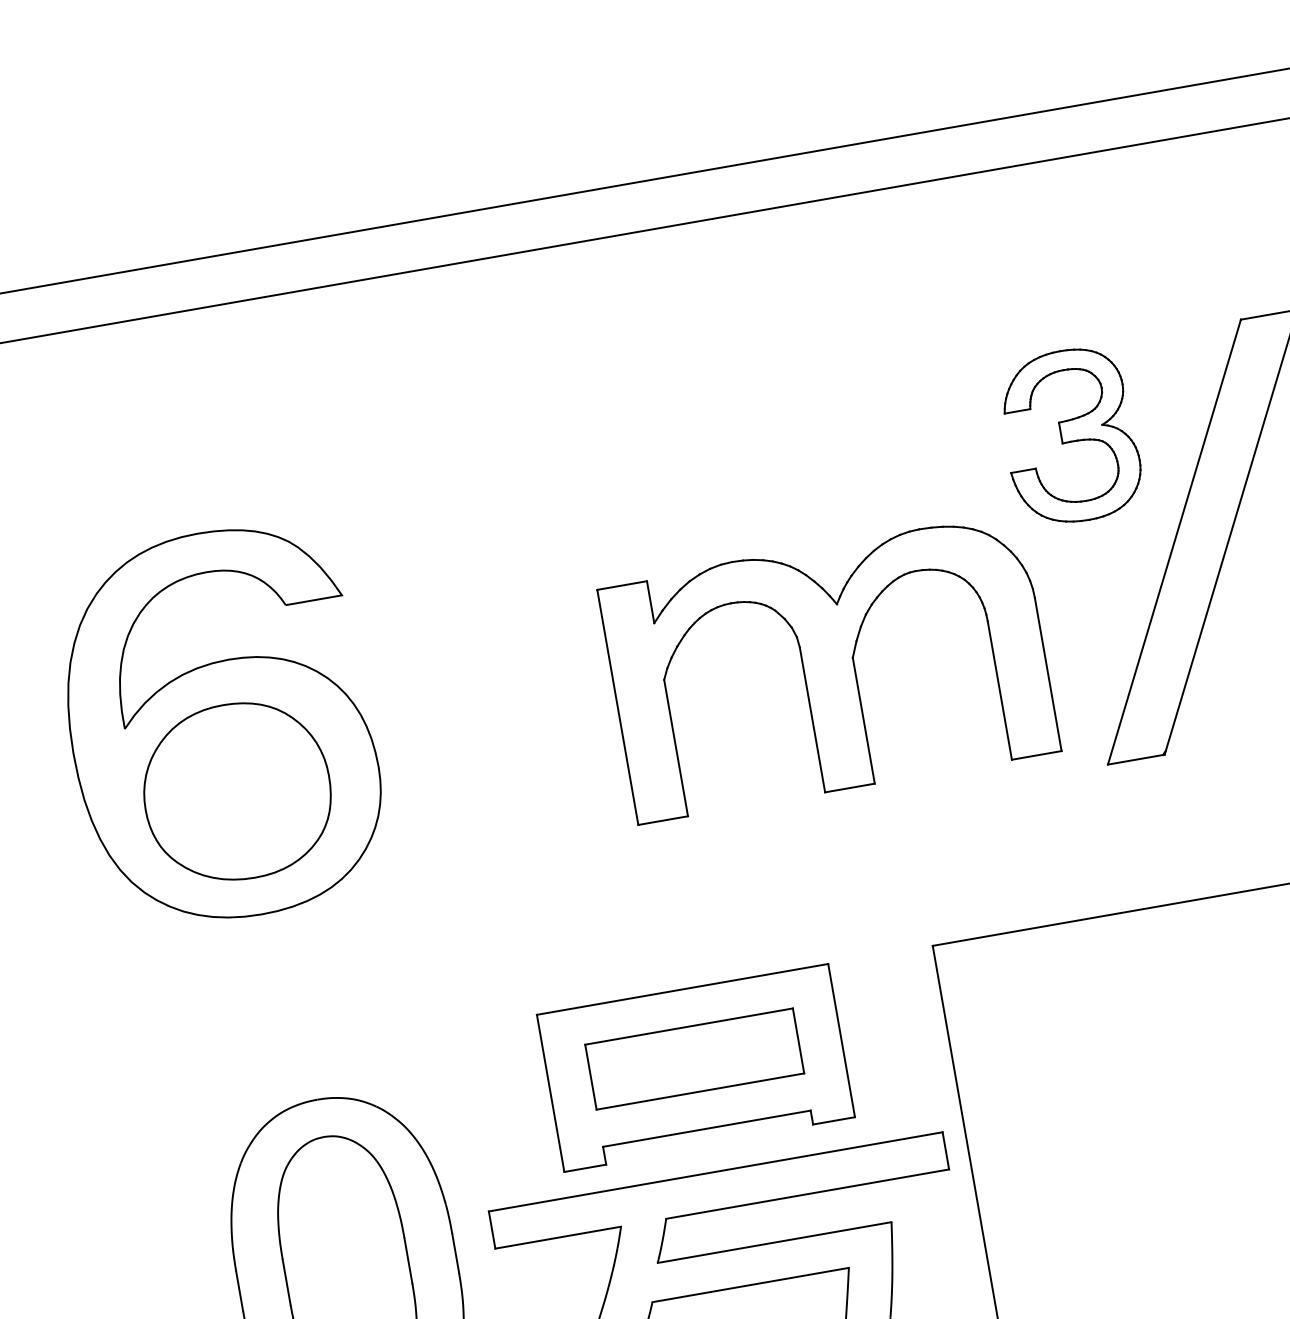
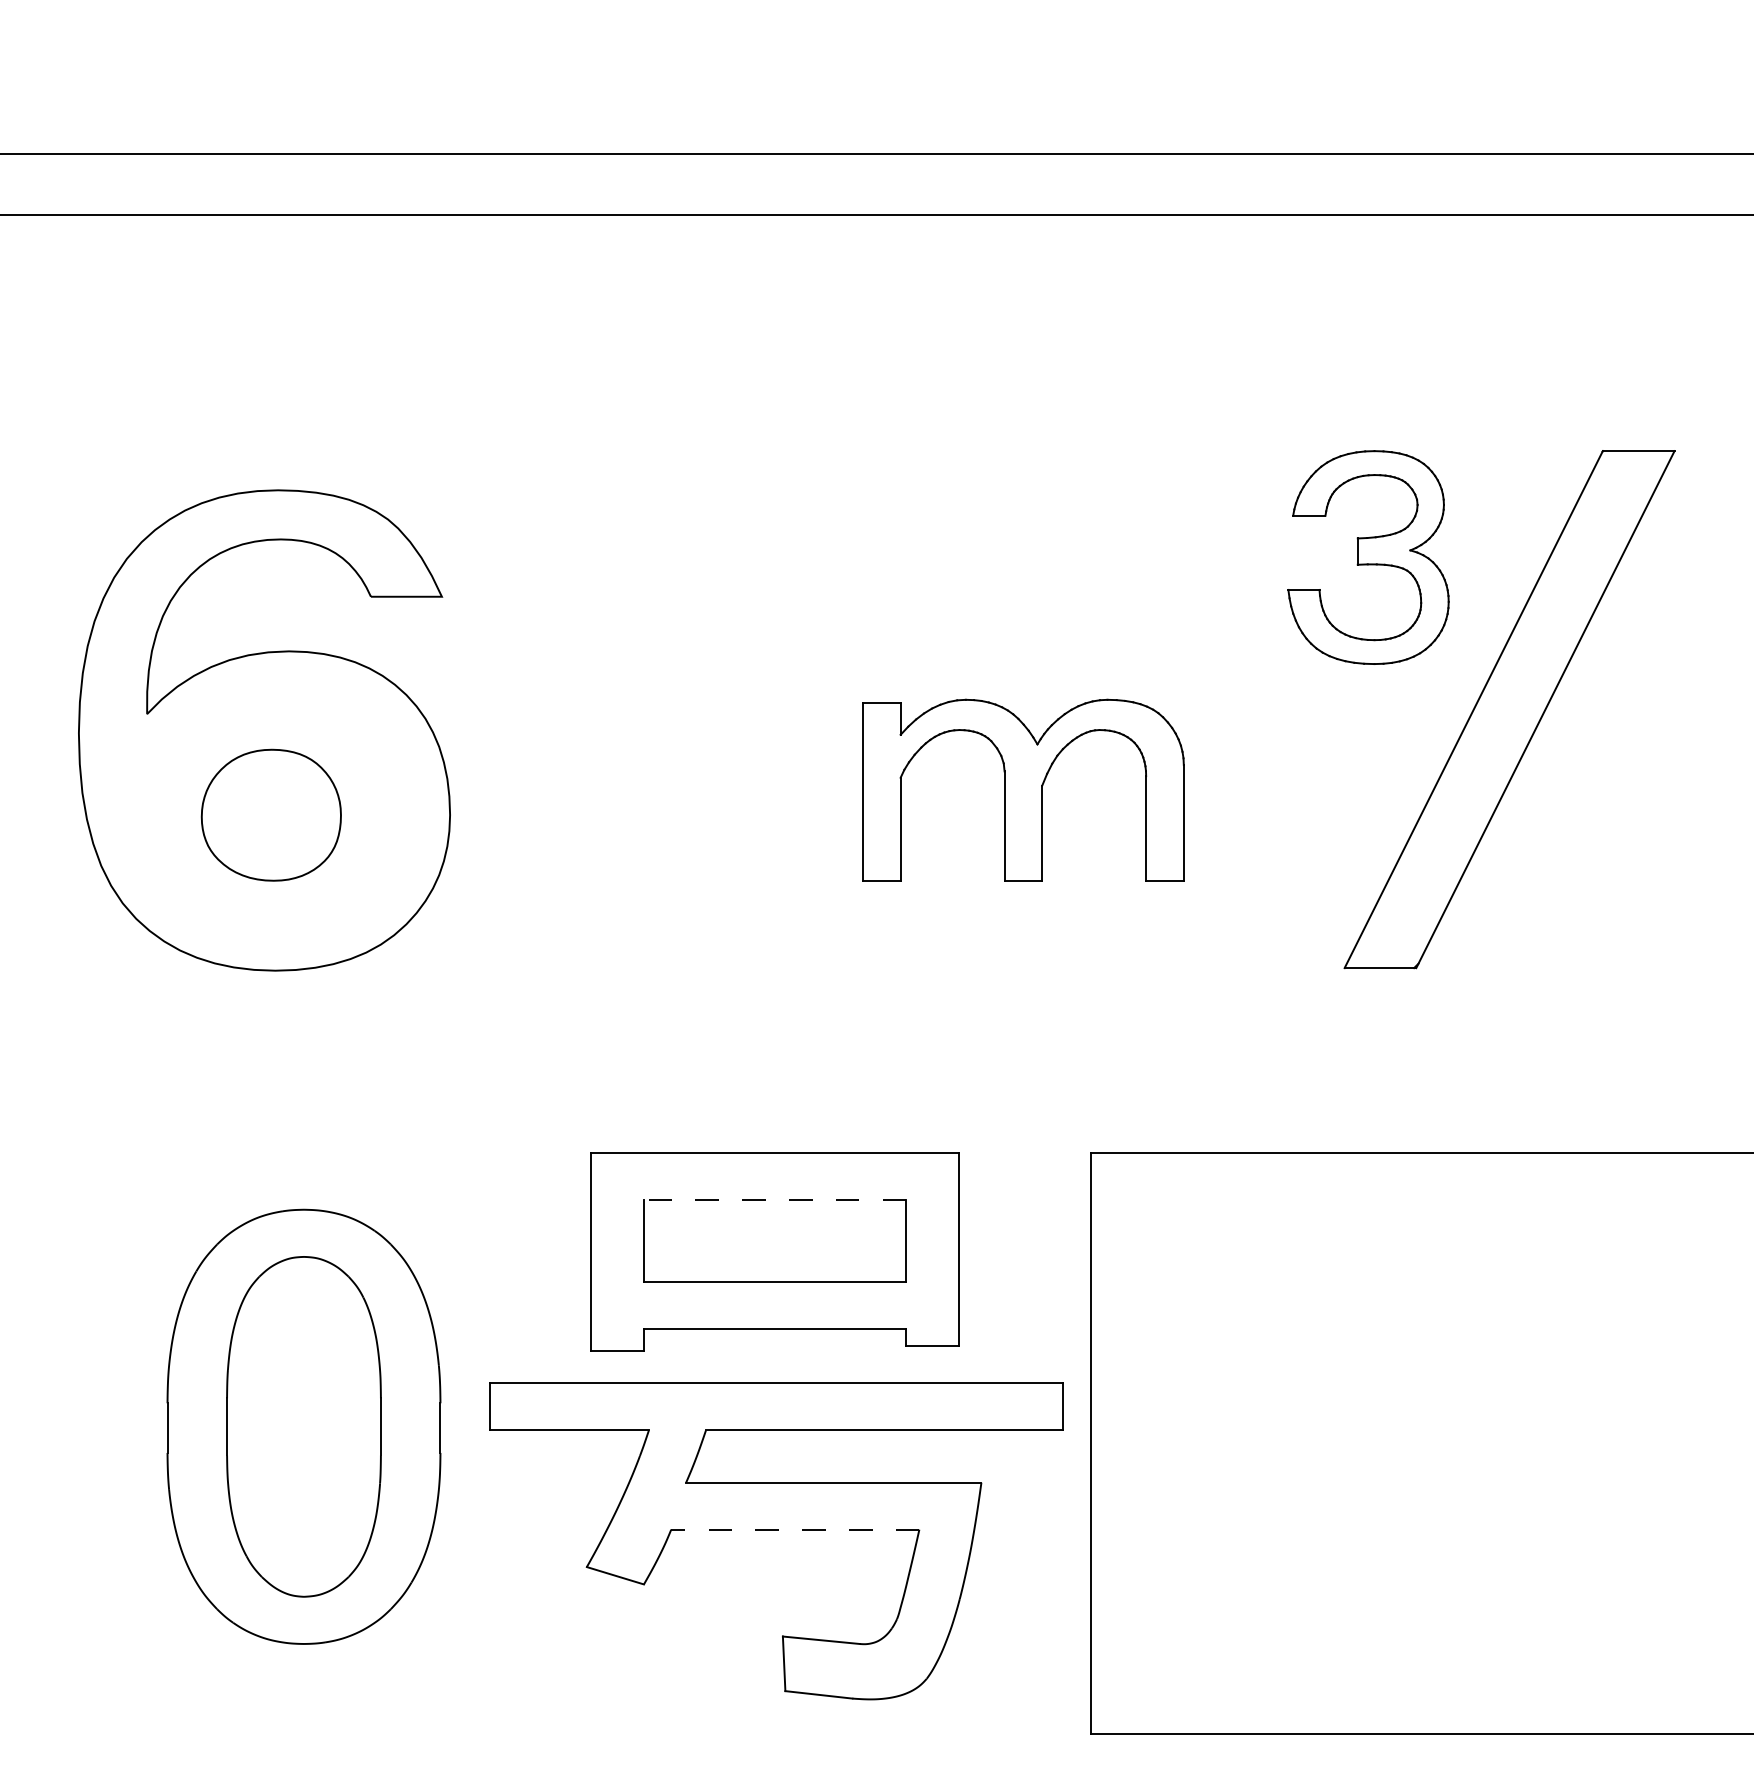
part: (829, 668) -> (1023, 790), size x0.6
part: (237, 792) -> (271, 815), size x0.6
line: (688, 1026) -> (774, 1199), solid -> dashed
line: (750, 1285) -> (794, 1529), solid -> dashed

